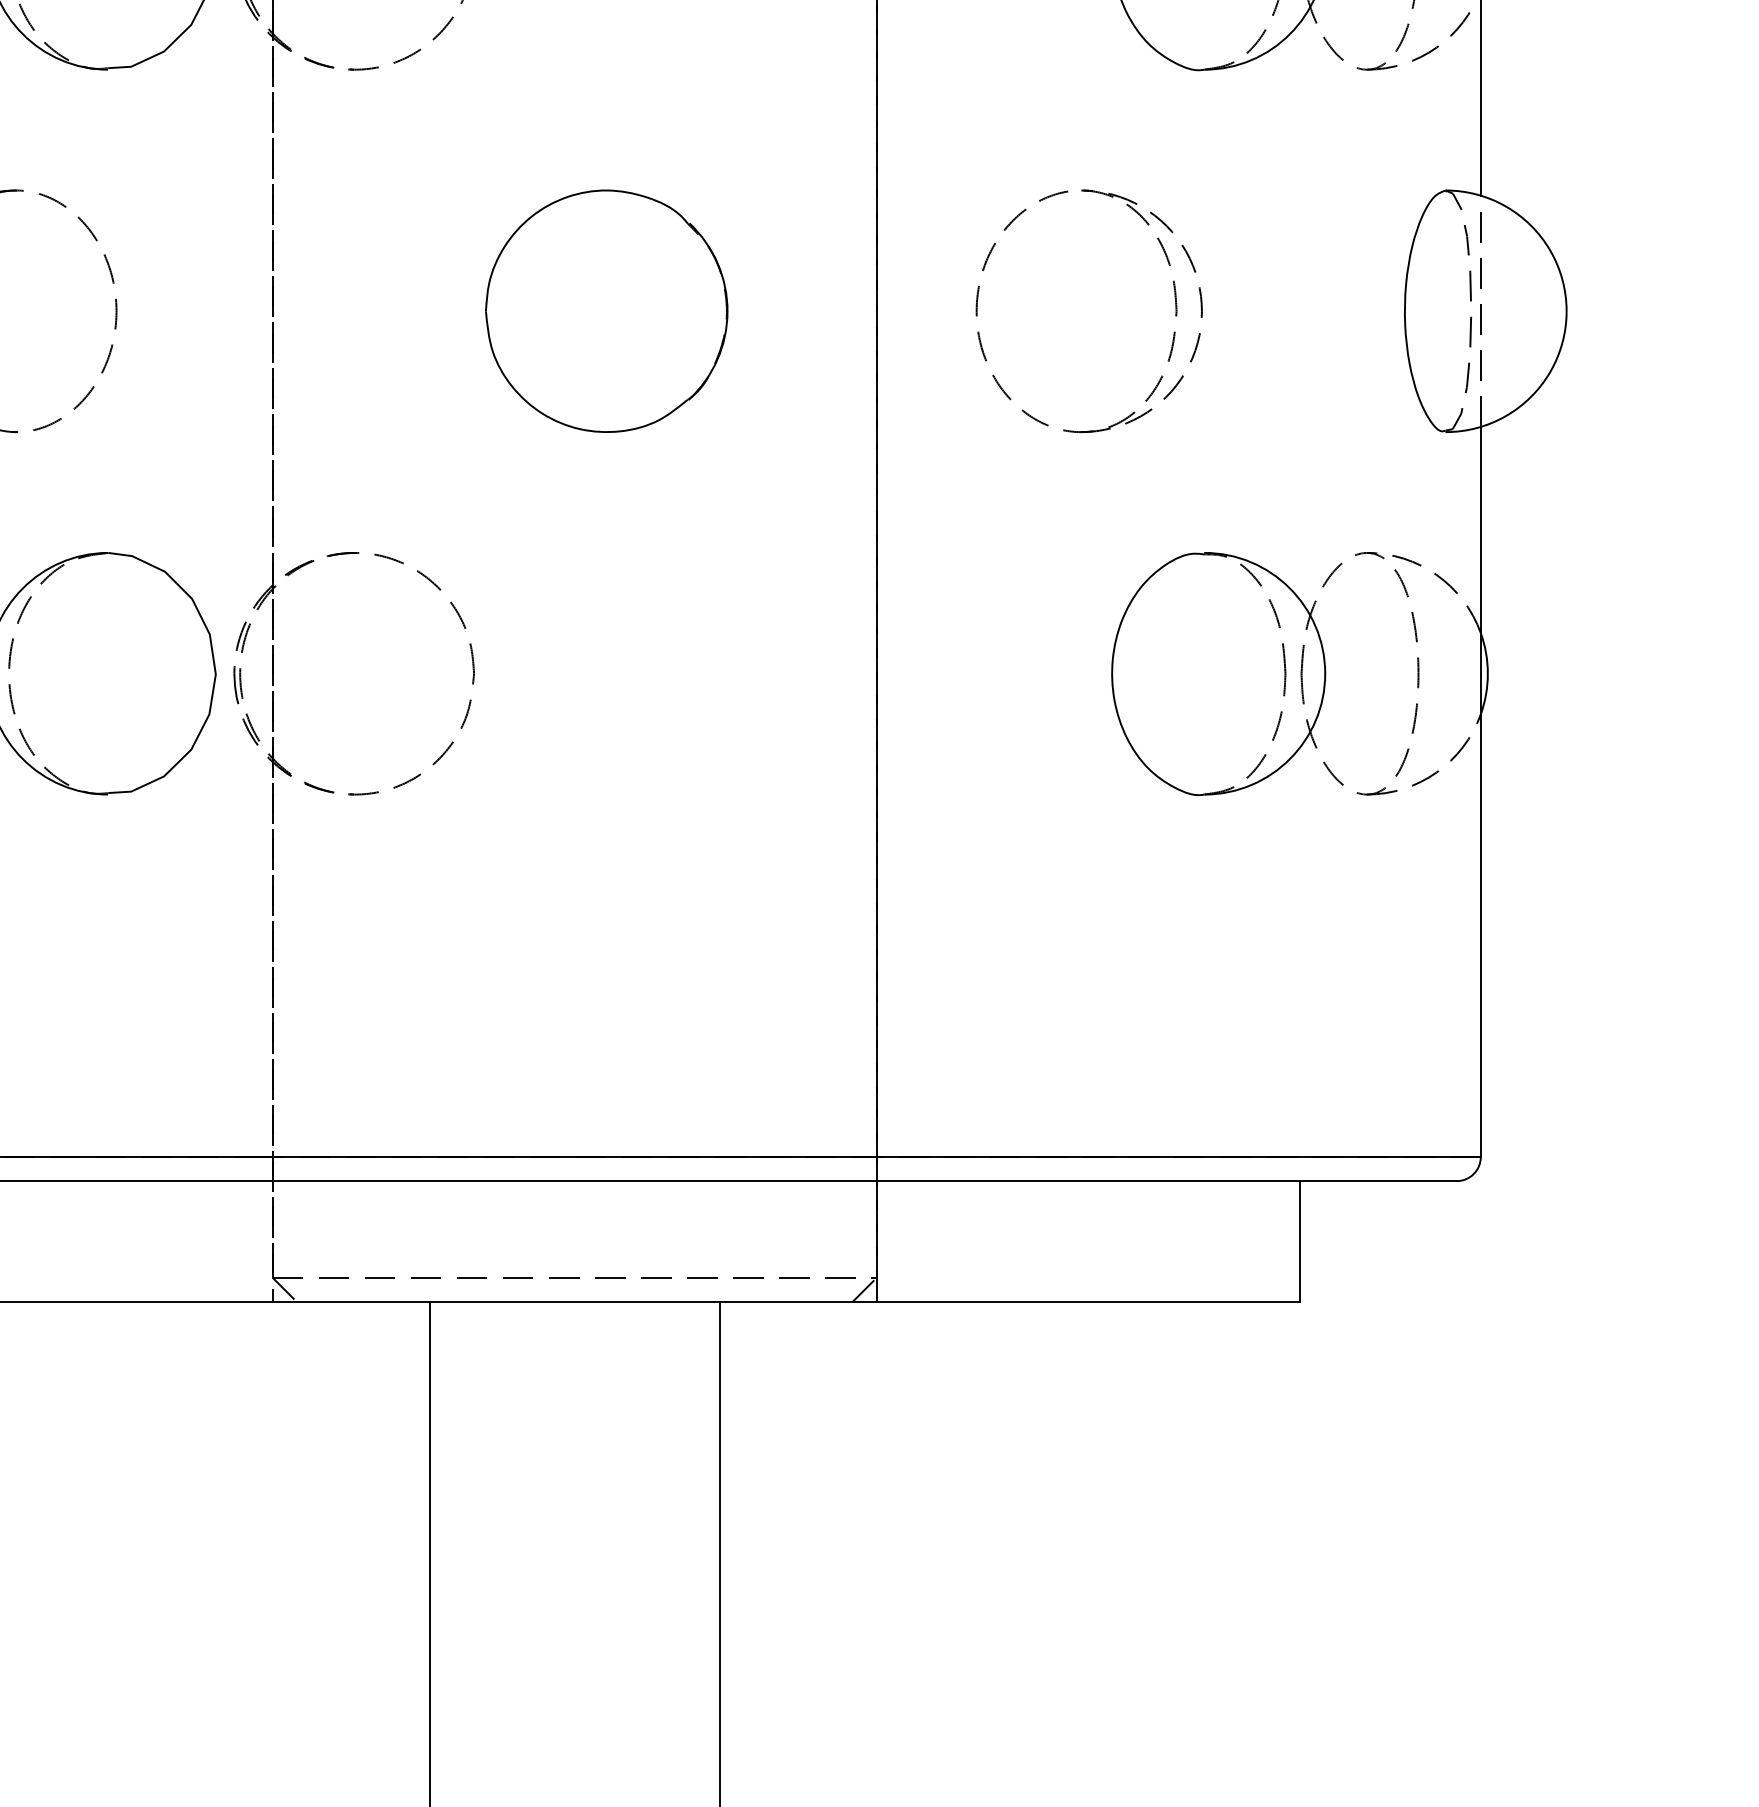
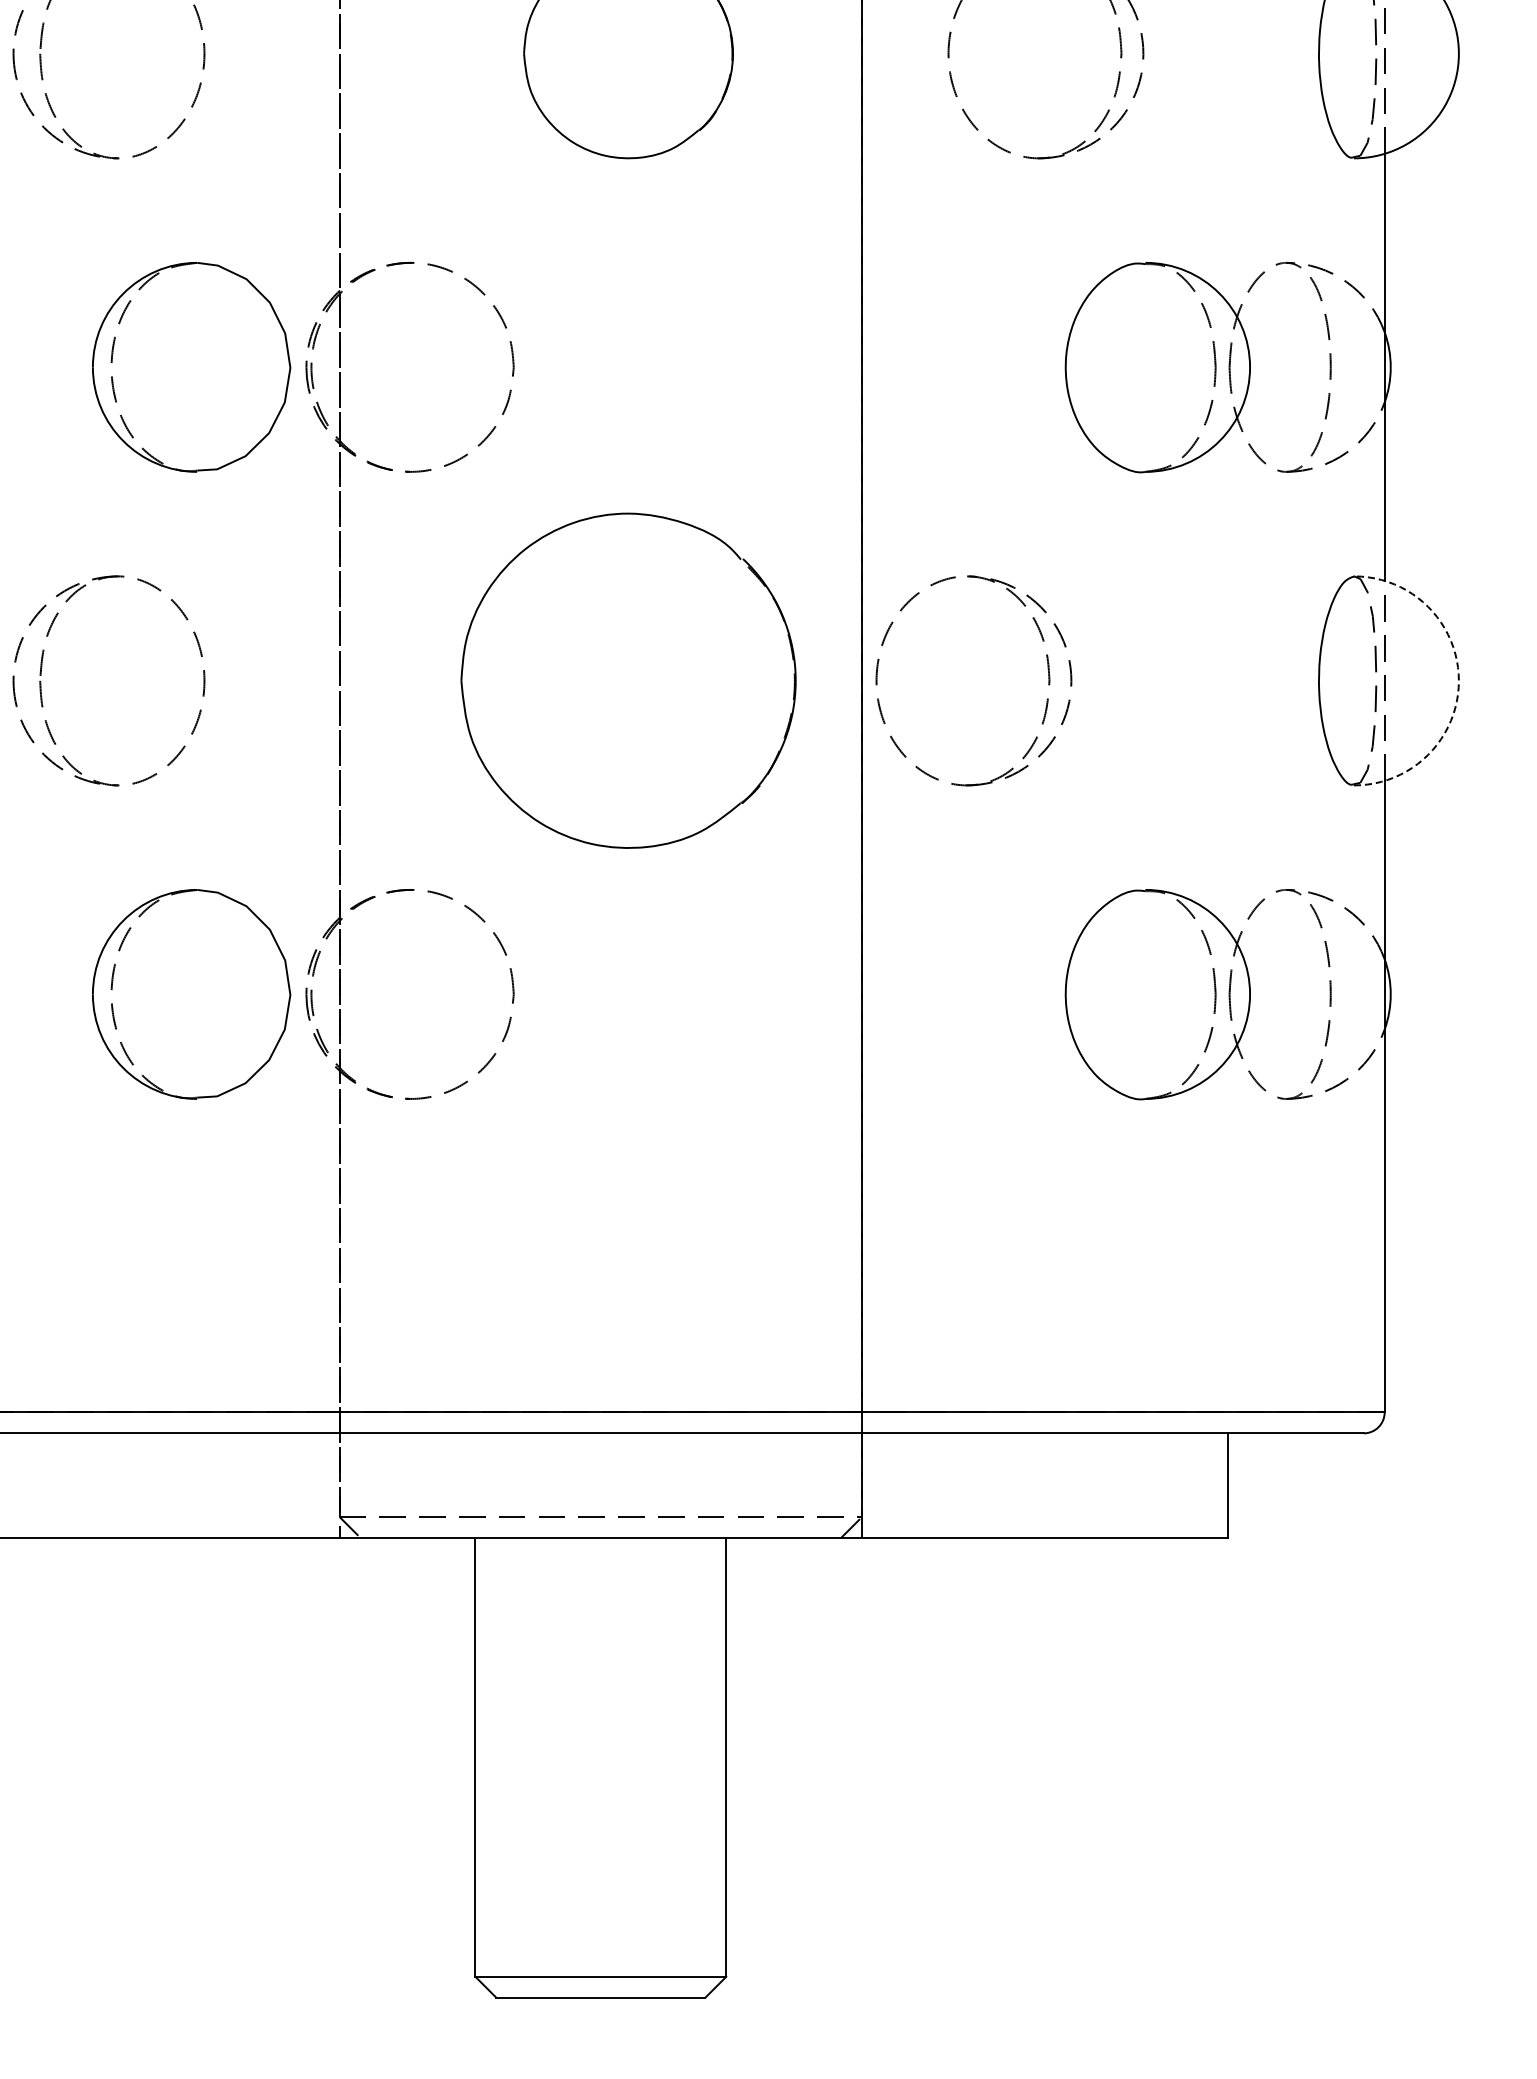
part: (1174, 298) -> (1047, 669), moved
part: (606, 310) -> (628, 680), size x1.6
arc: (1566, 312) -> (1458, 681), solid -> dashed

